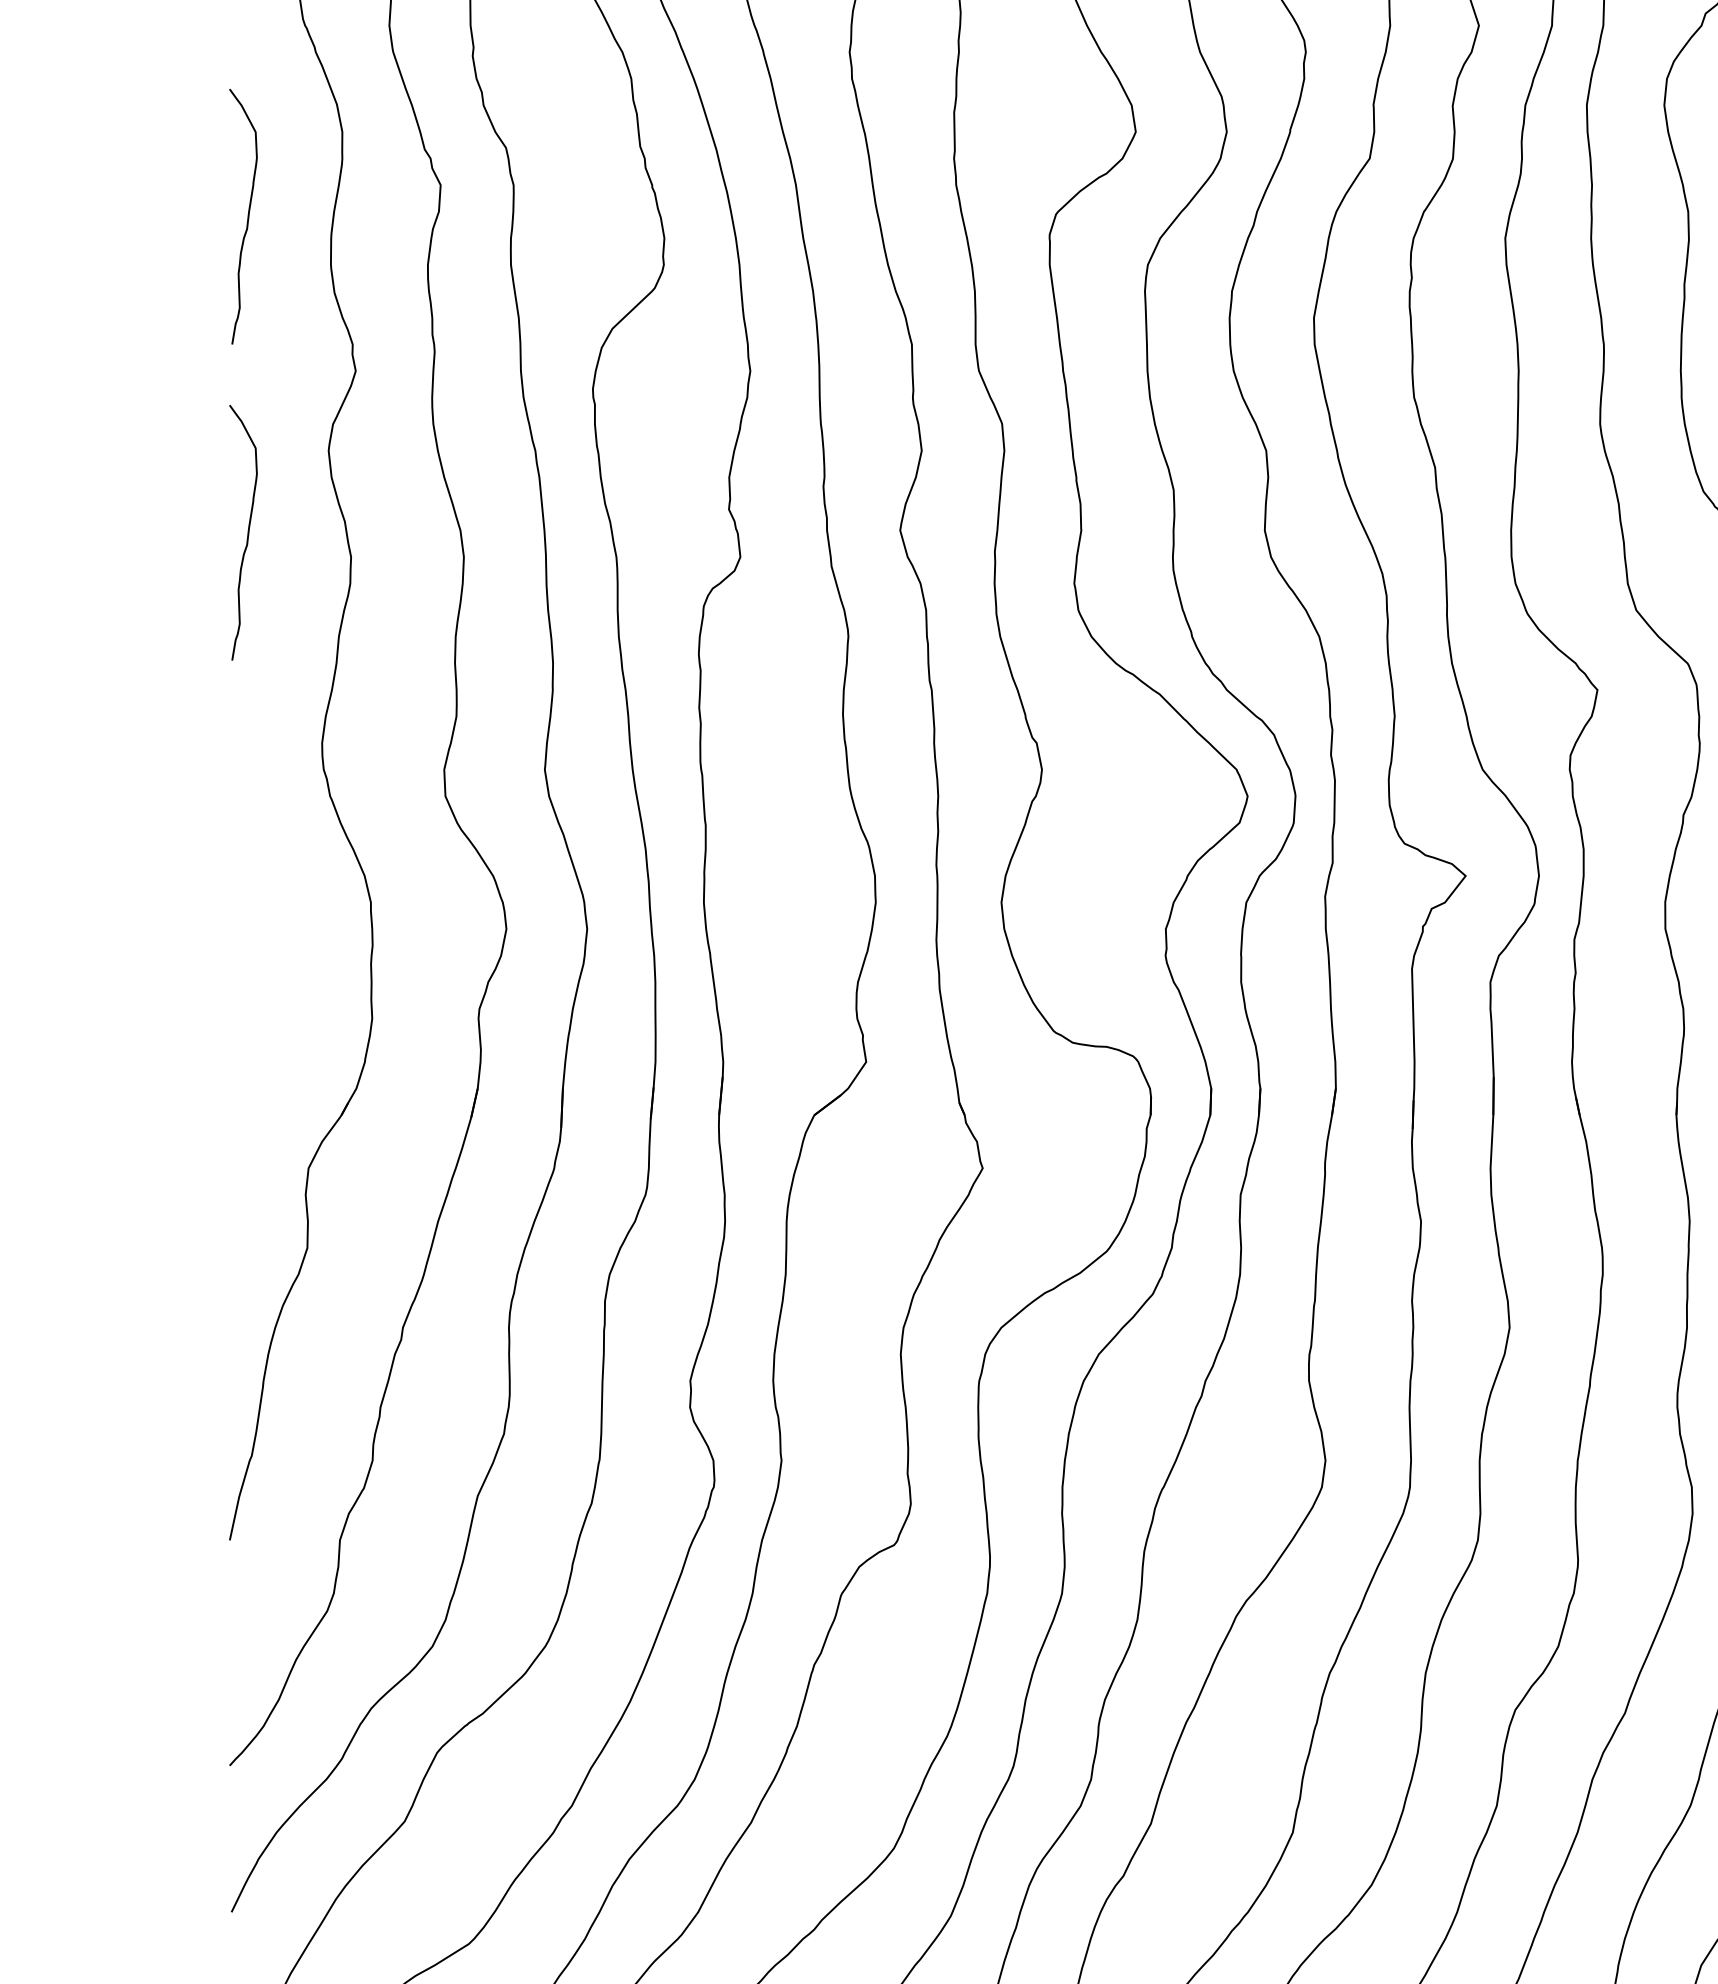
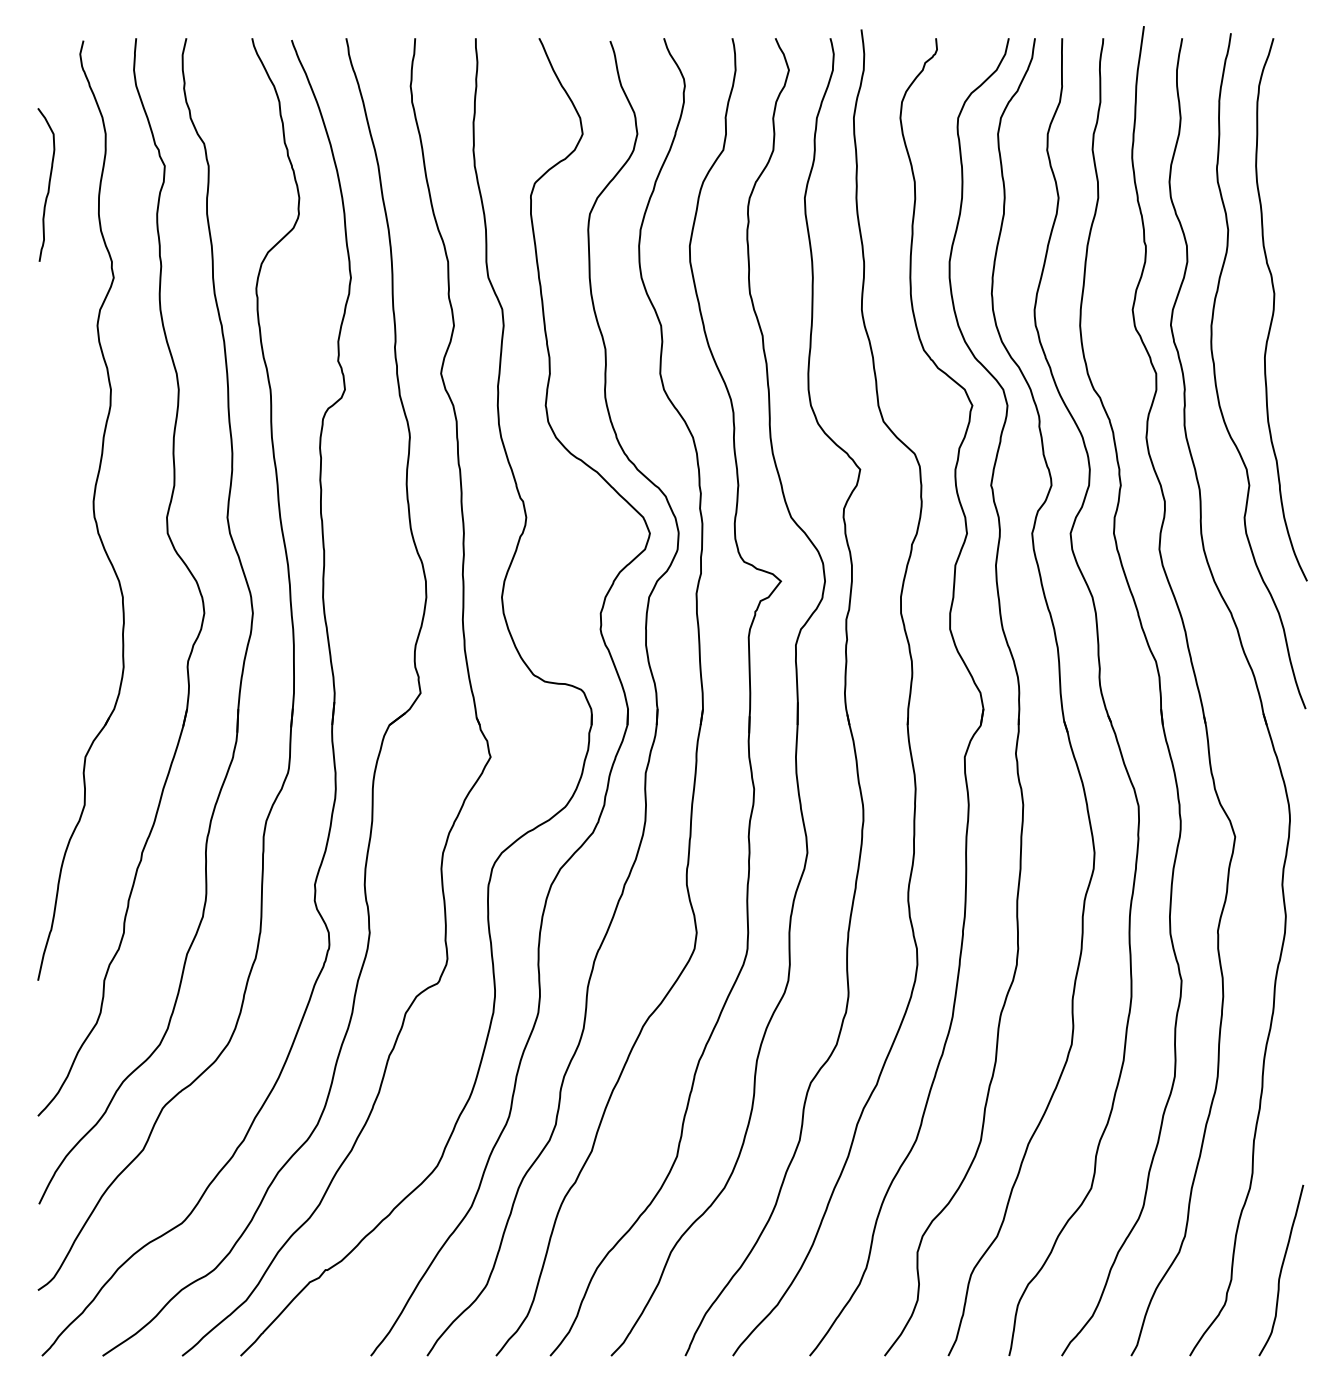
curve: (247, 531) -> (48, 374), removed

